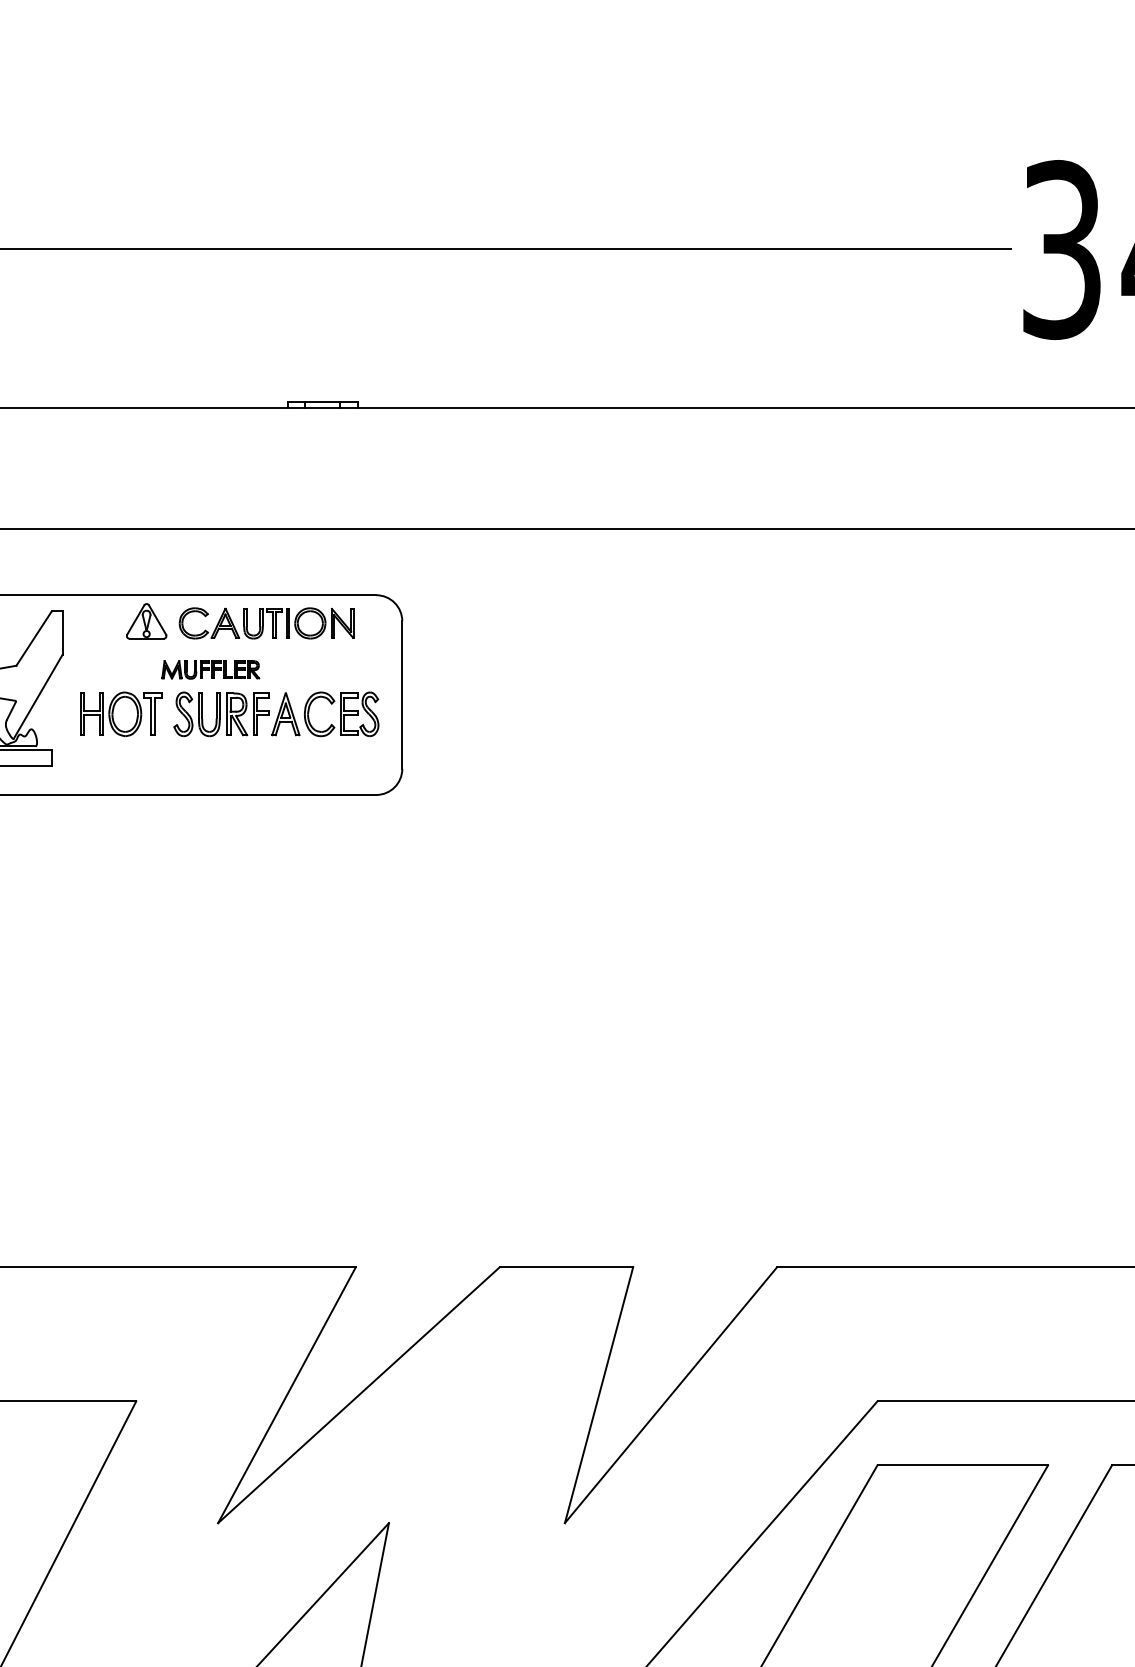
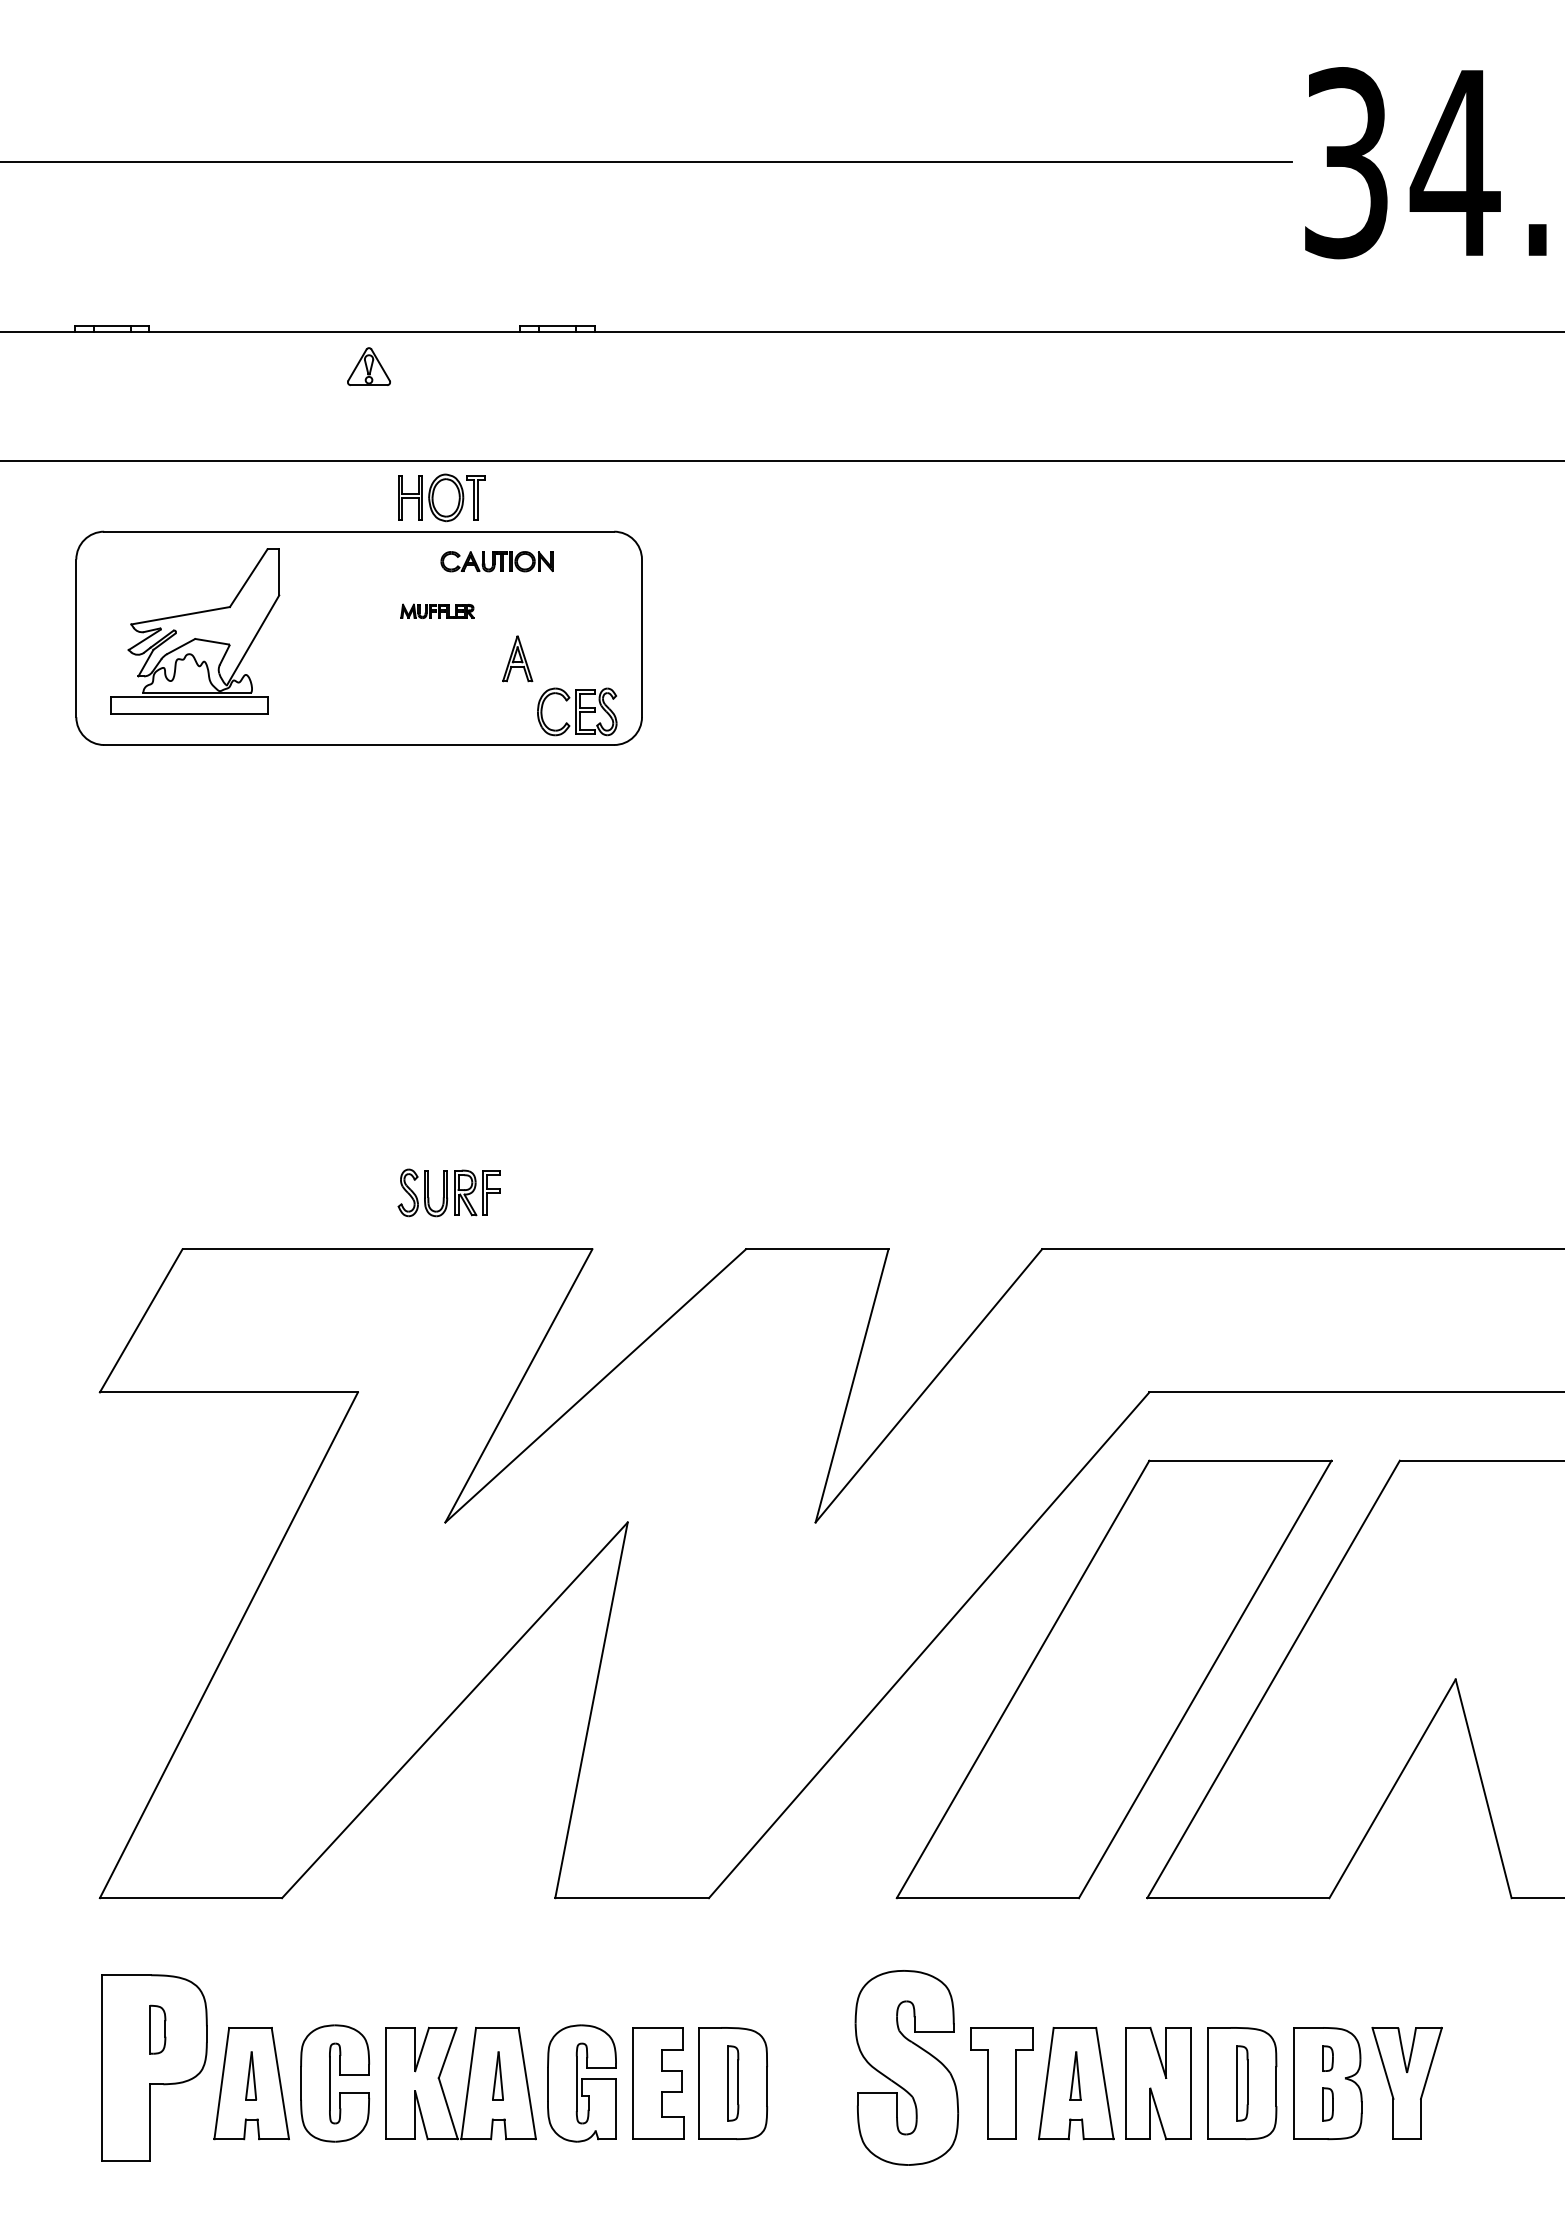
part: (146, 621) -> (368, 366), moved
part: (266, 623) -> (496, 561), size x0.6
part: (210, 669) -> (437, 611), size x0.7
part: (120, 713) -> (441, 497), moved
part: (221, 713) -> (448, 1192), moved
part: (341, 713) -> (577, 711), moved

